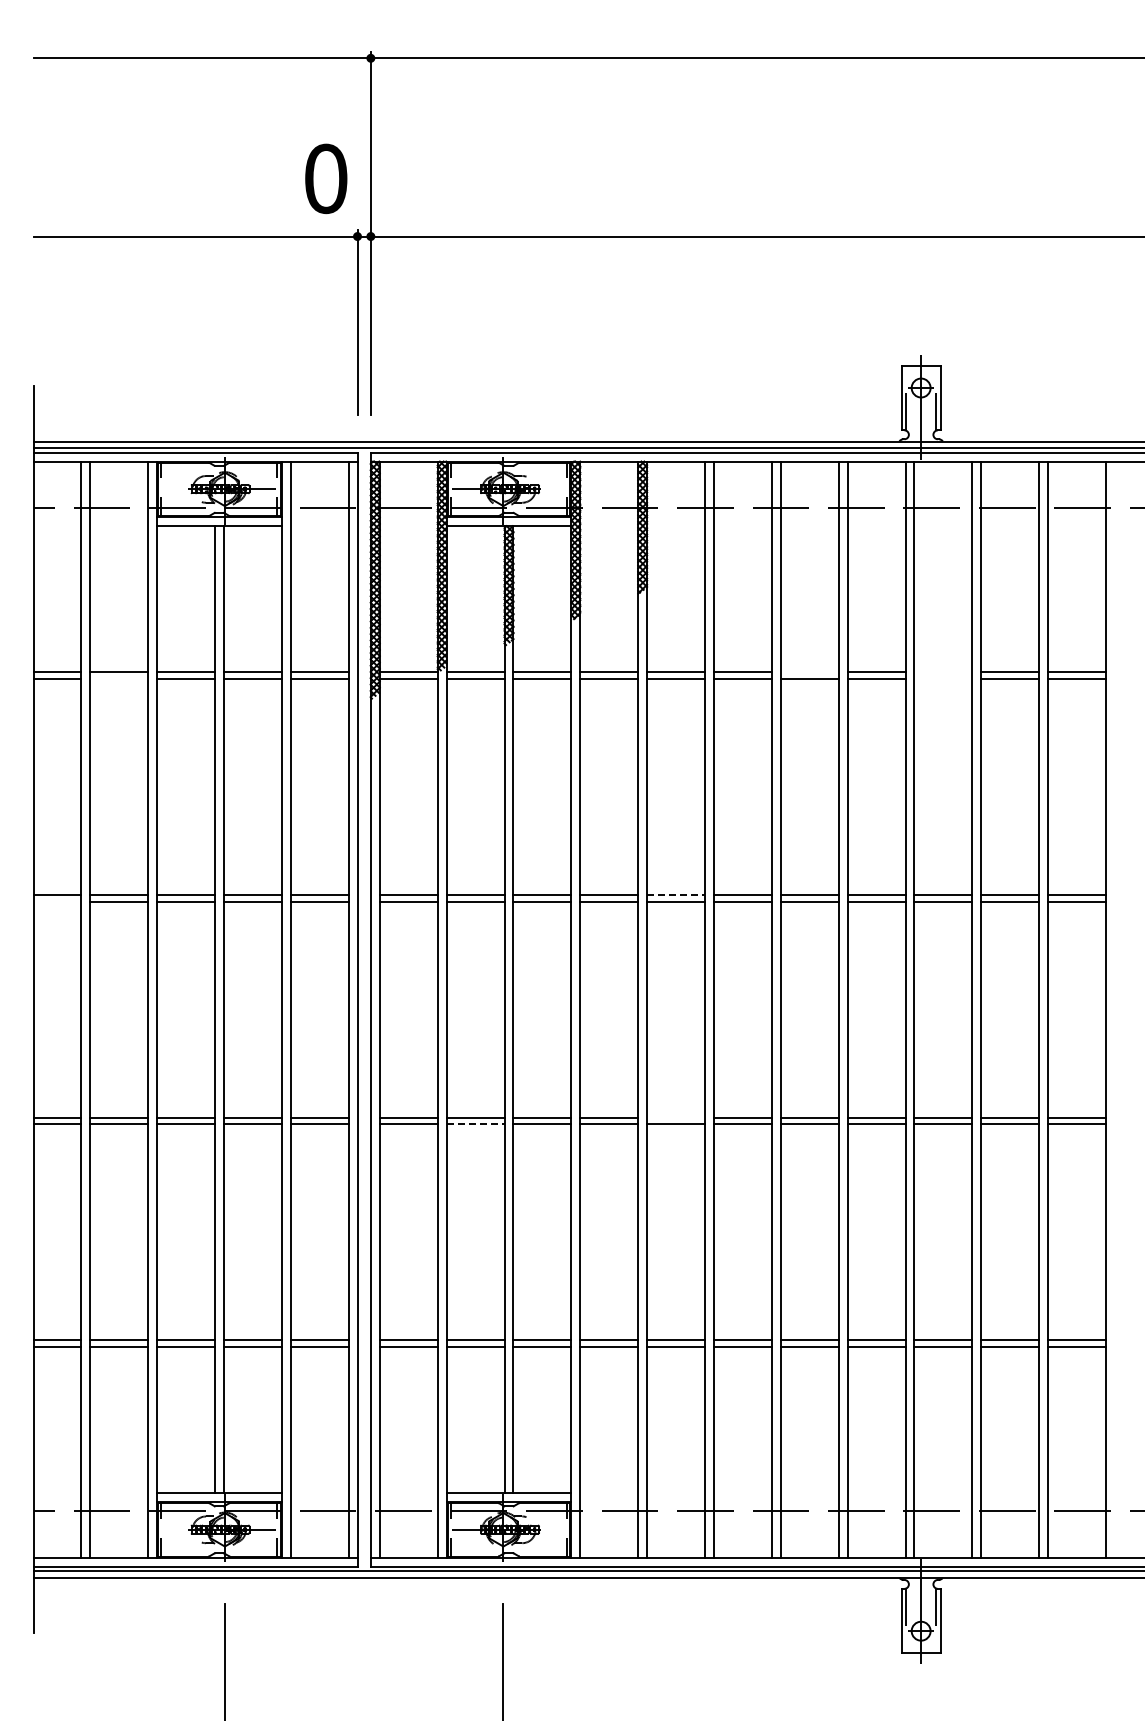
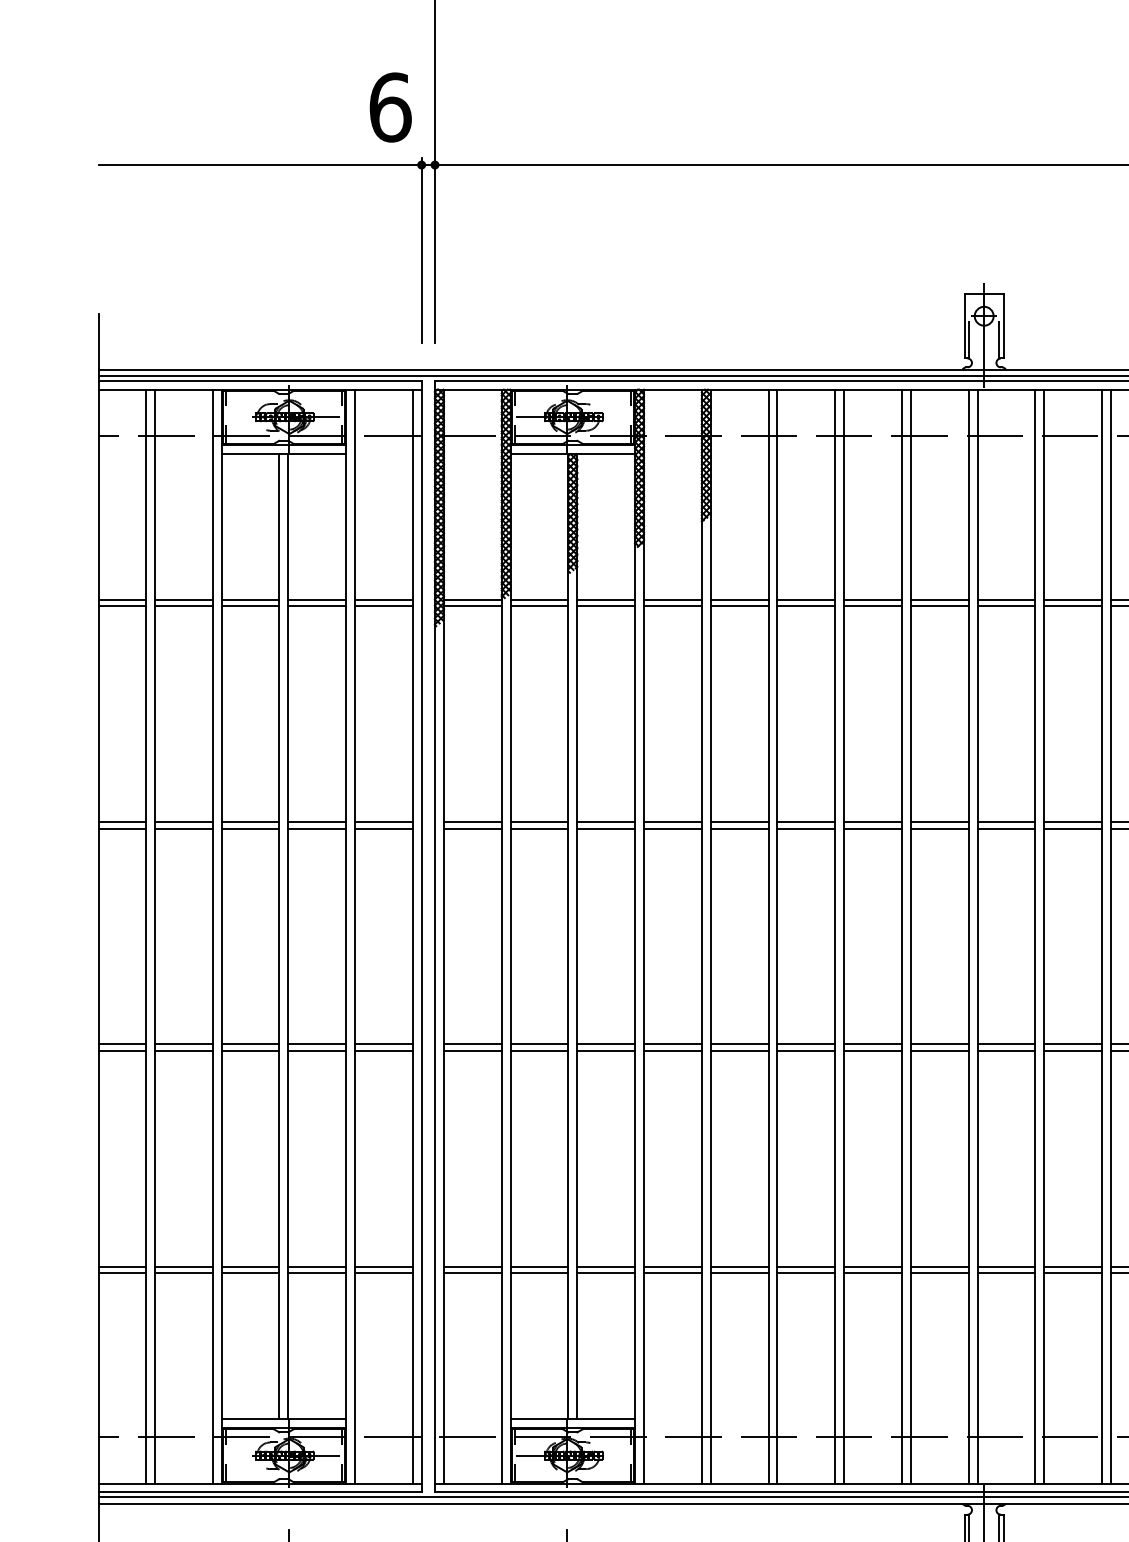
text: (326, 178) -> (390, 107), 0 -> 6
line: (809, 672) -> (872, 600), added
line: (943, 672) -> (1006, 600), added
line: (119, 678) -> (184, 606), added
line: (943, 678) -> (1006, 606), added
line: (676, 894) -> (740, 821), dashed -> solid
line: (57, 901) -> (122, 828), added
line: (676, 1117) -> (740, 1044), added
line: (475, 1124) -> (539, 1051), dashed -> solid

